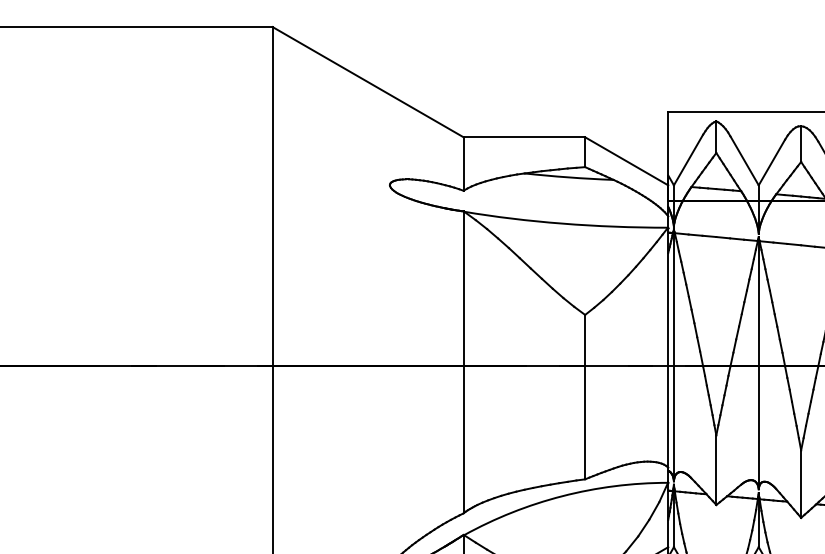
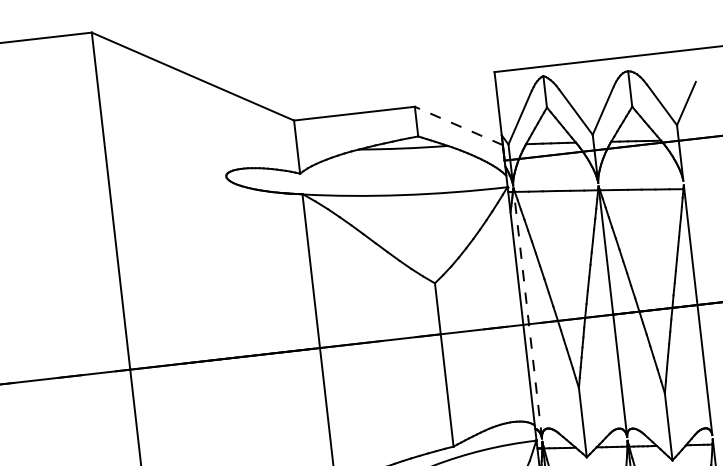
line: (626, 161) -> (458, 126), solid -> dashed
line: (673, 354) -> (527, 312), solid -> dashed

